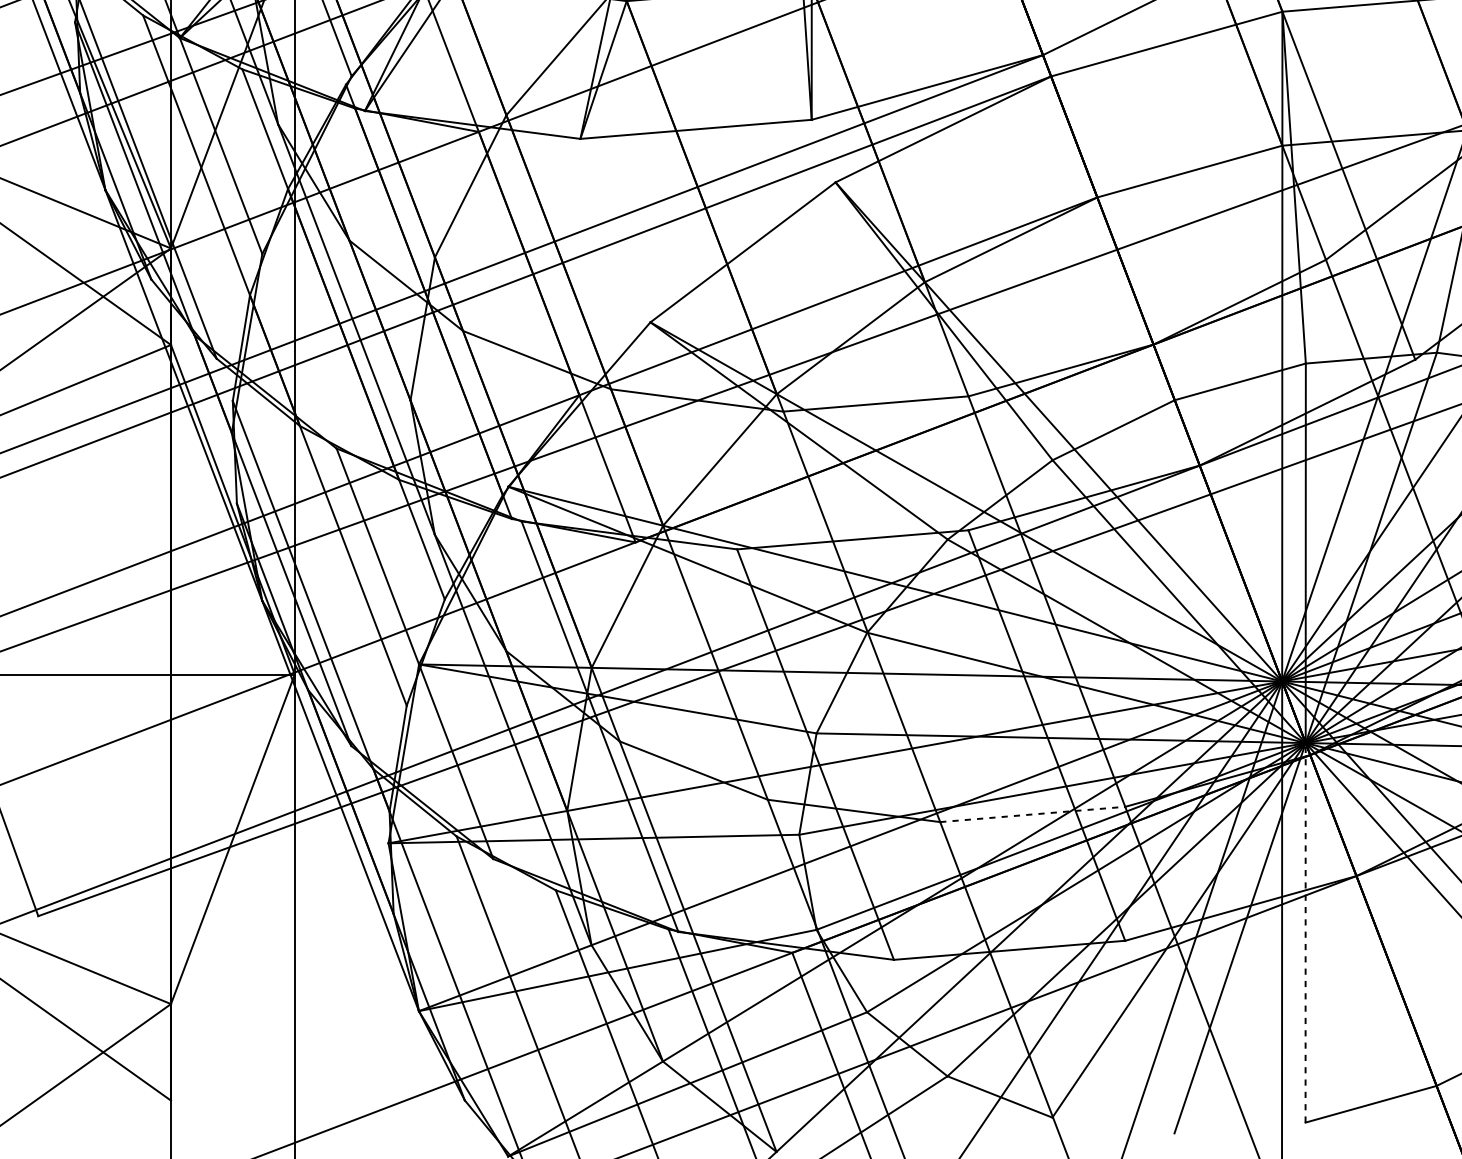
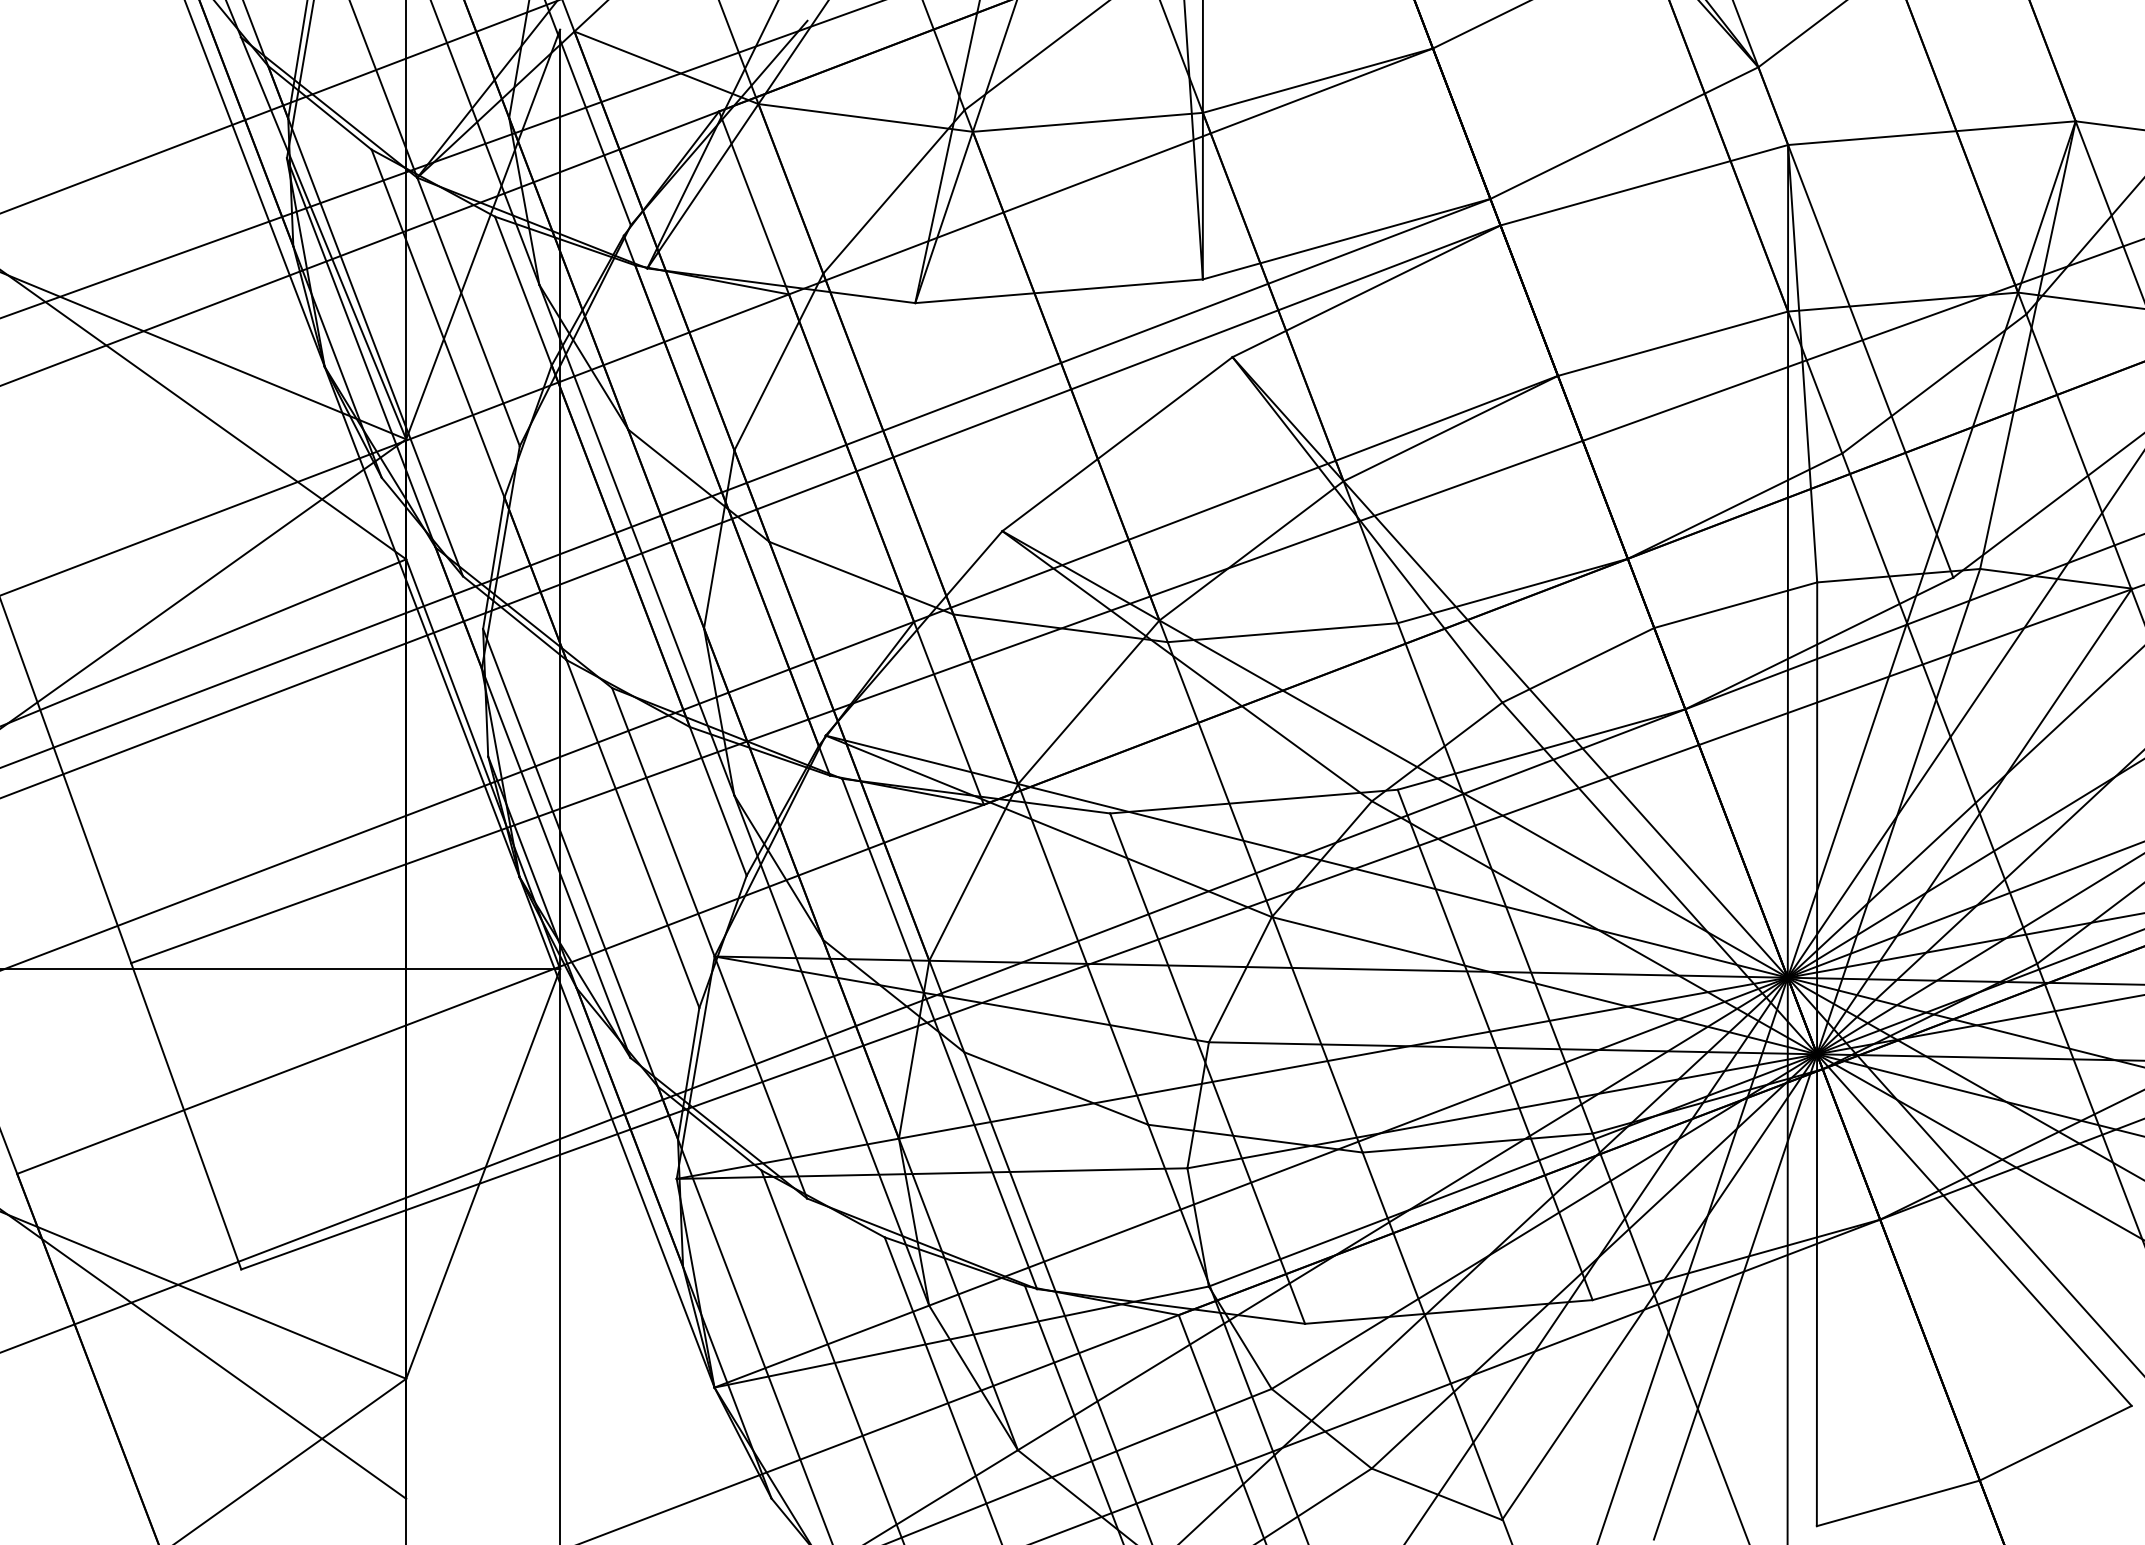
line: (1033, 814) -> (1478, 1143), dashed -> solid
line: (1305, 933) -> (1816, 1290), dashed -> solid

